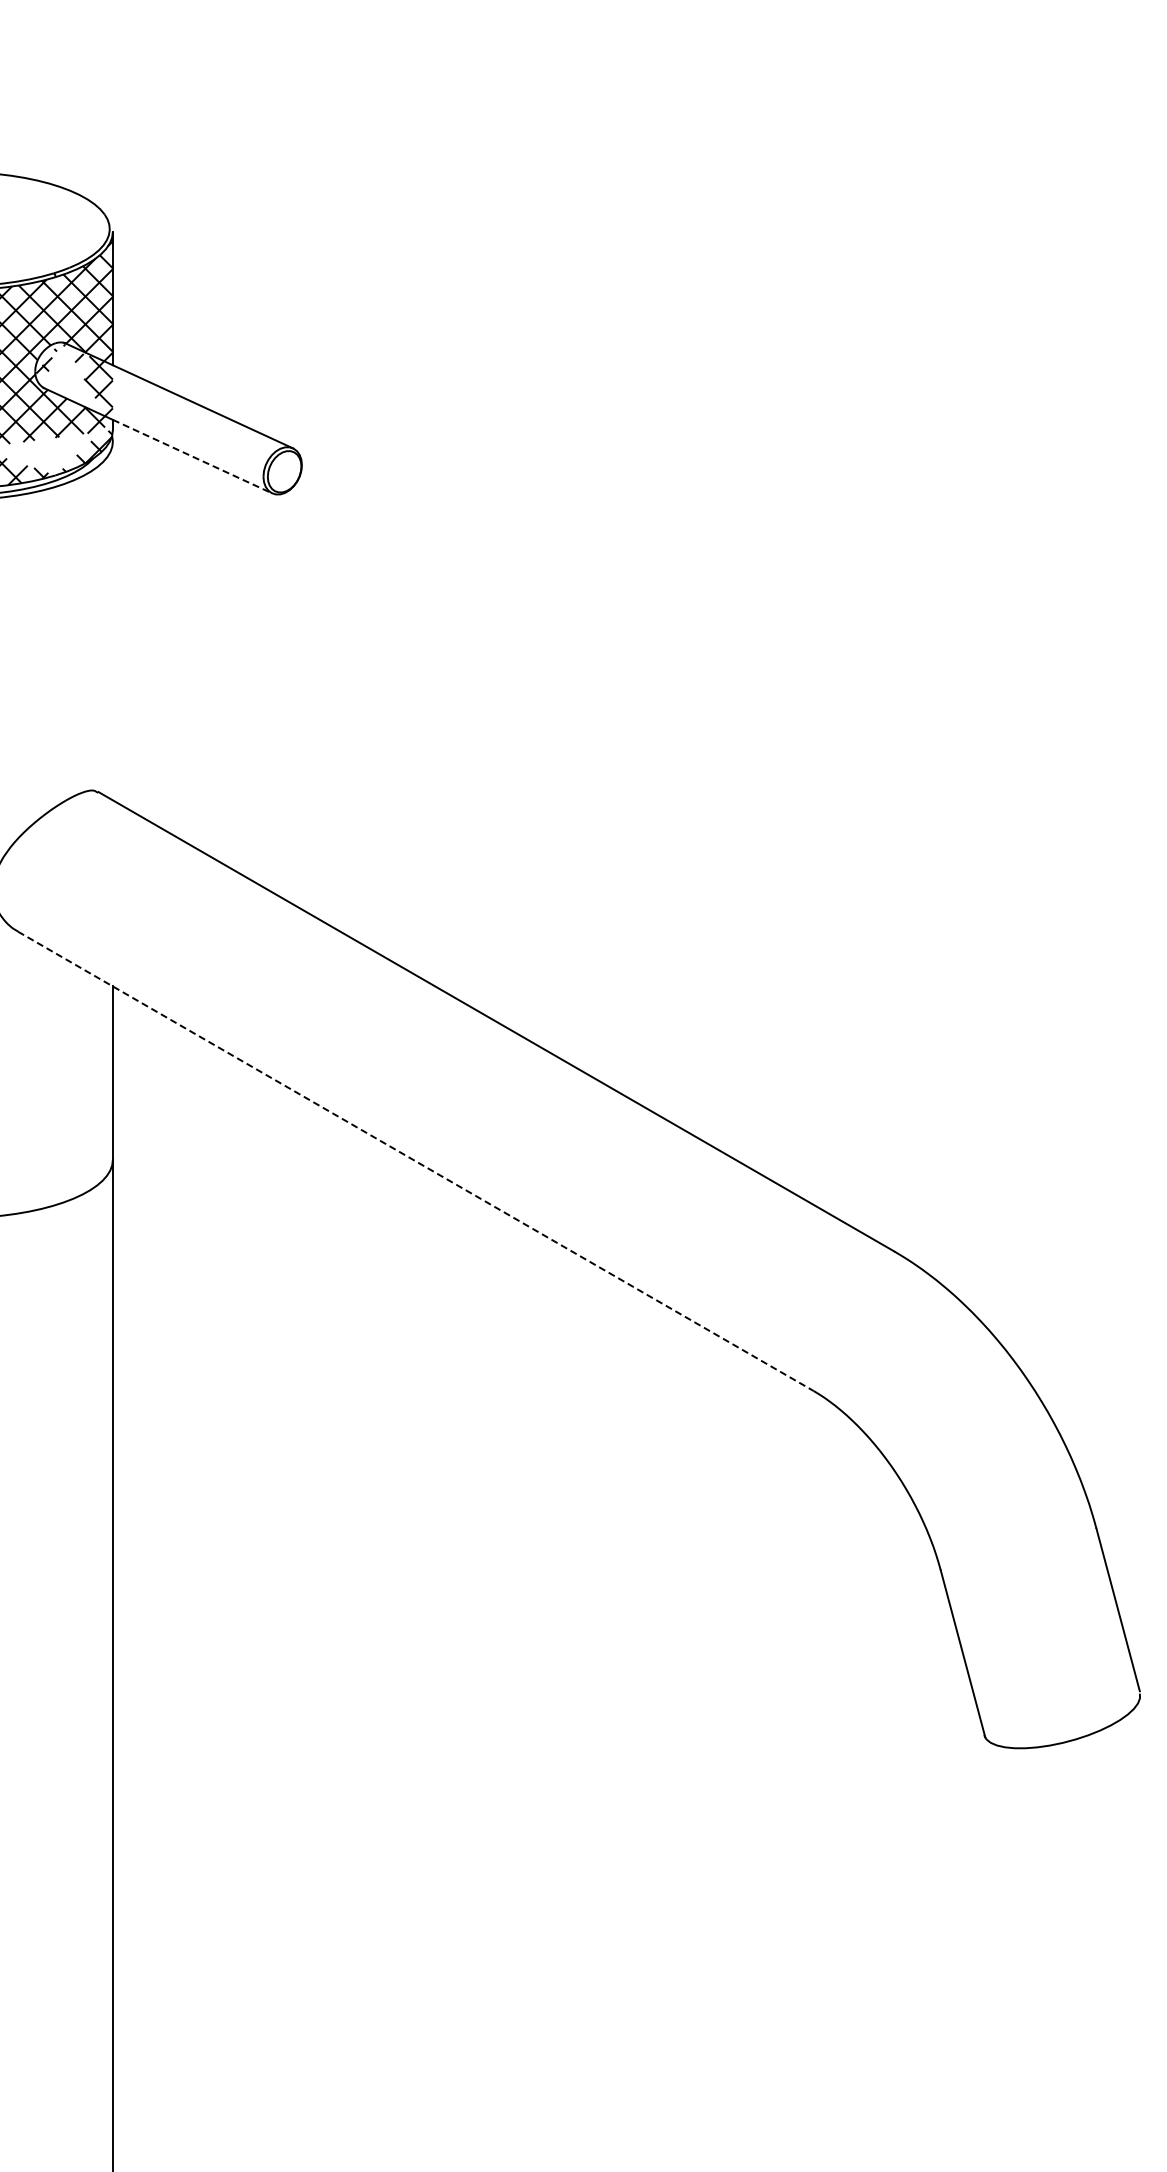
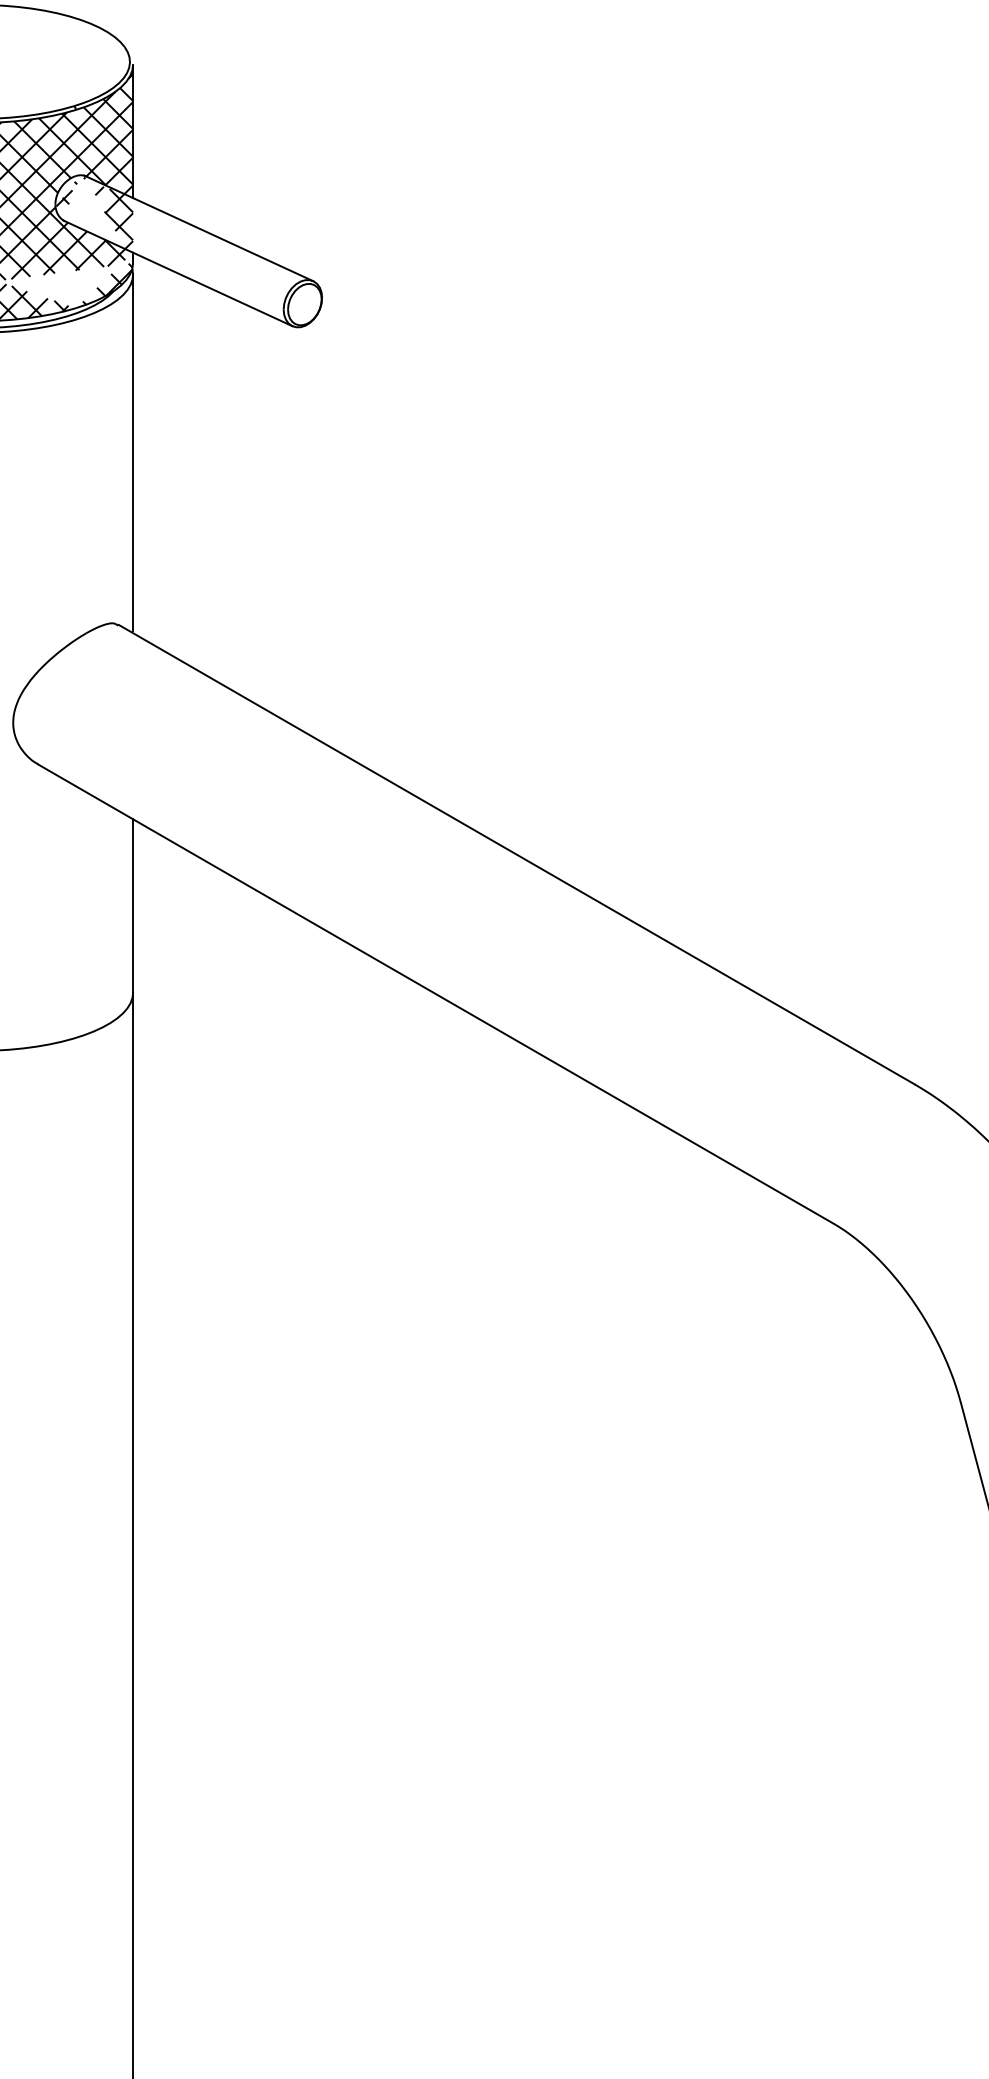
line: (192, 456) -> (212, 289), dashed -> solid
line: (112, 619) -> (132, 452), added
line: (416, 1161) -> (436, 994), dashed -> solid

